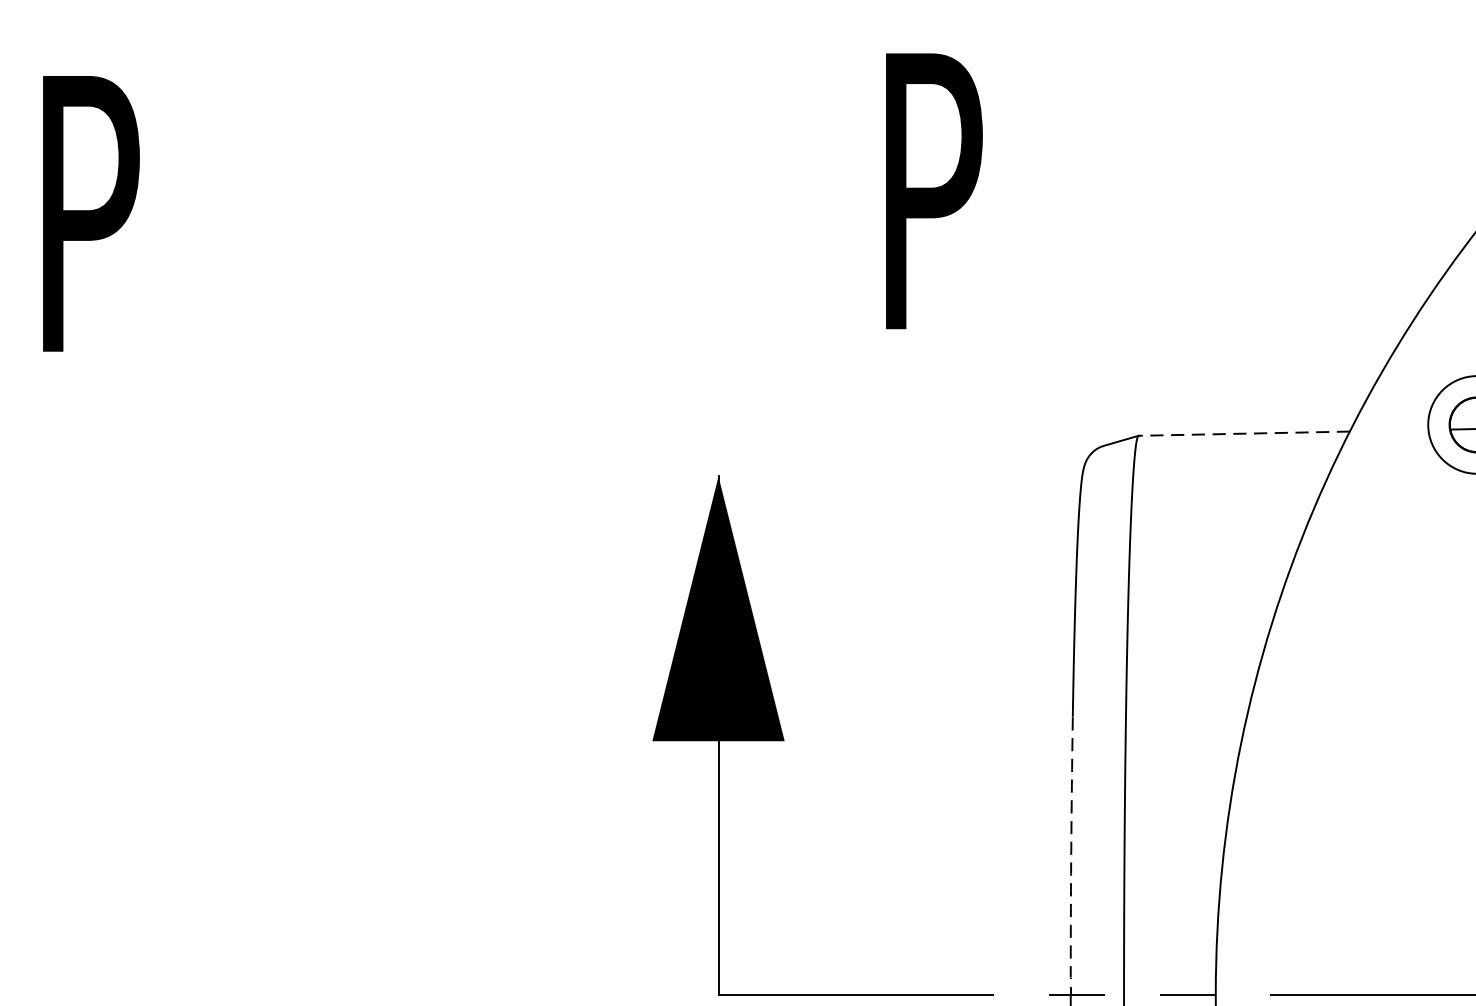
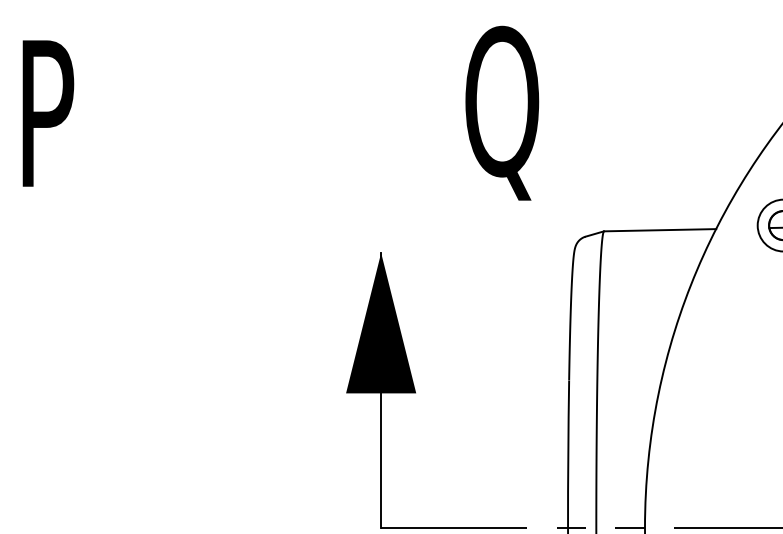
text: (947, 211) -> (502, 112), P -> Q
line: (1243, 434) -> (659, 230), dashed -> solid
arc: (1071, 856) -> (568, 454), dashed -> solid

